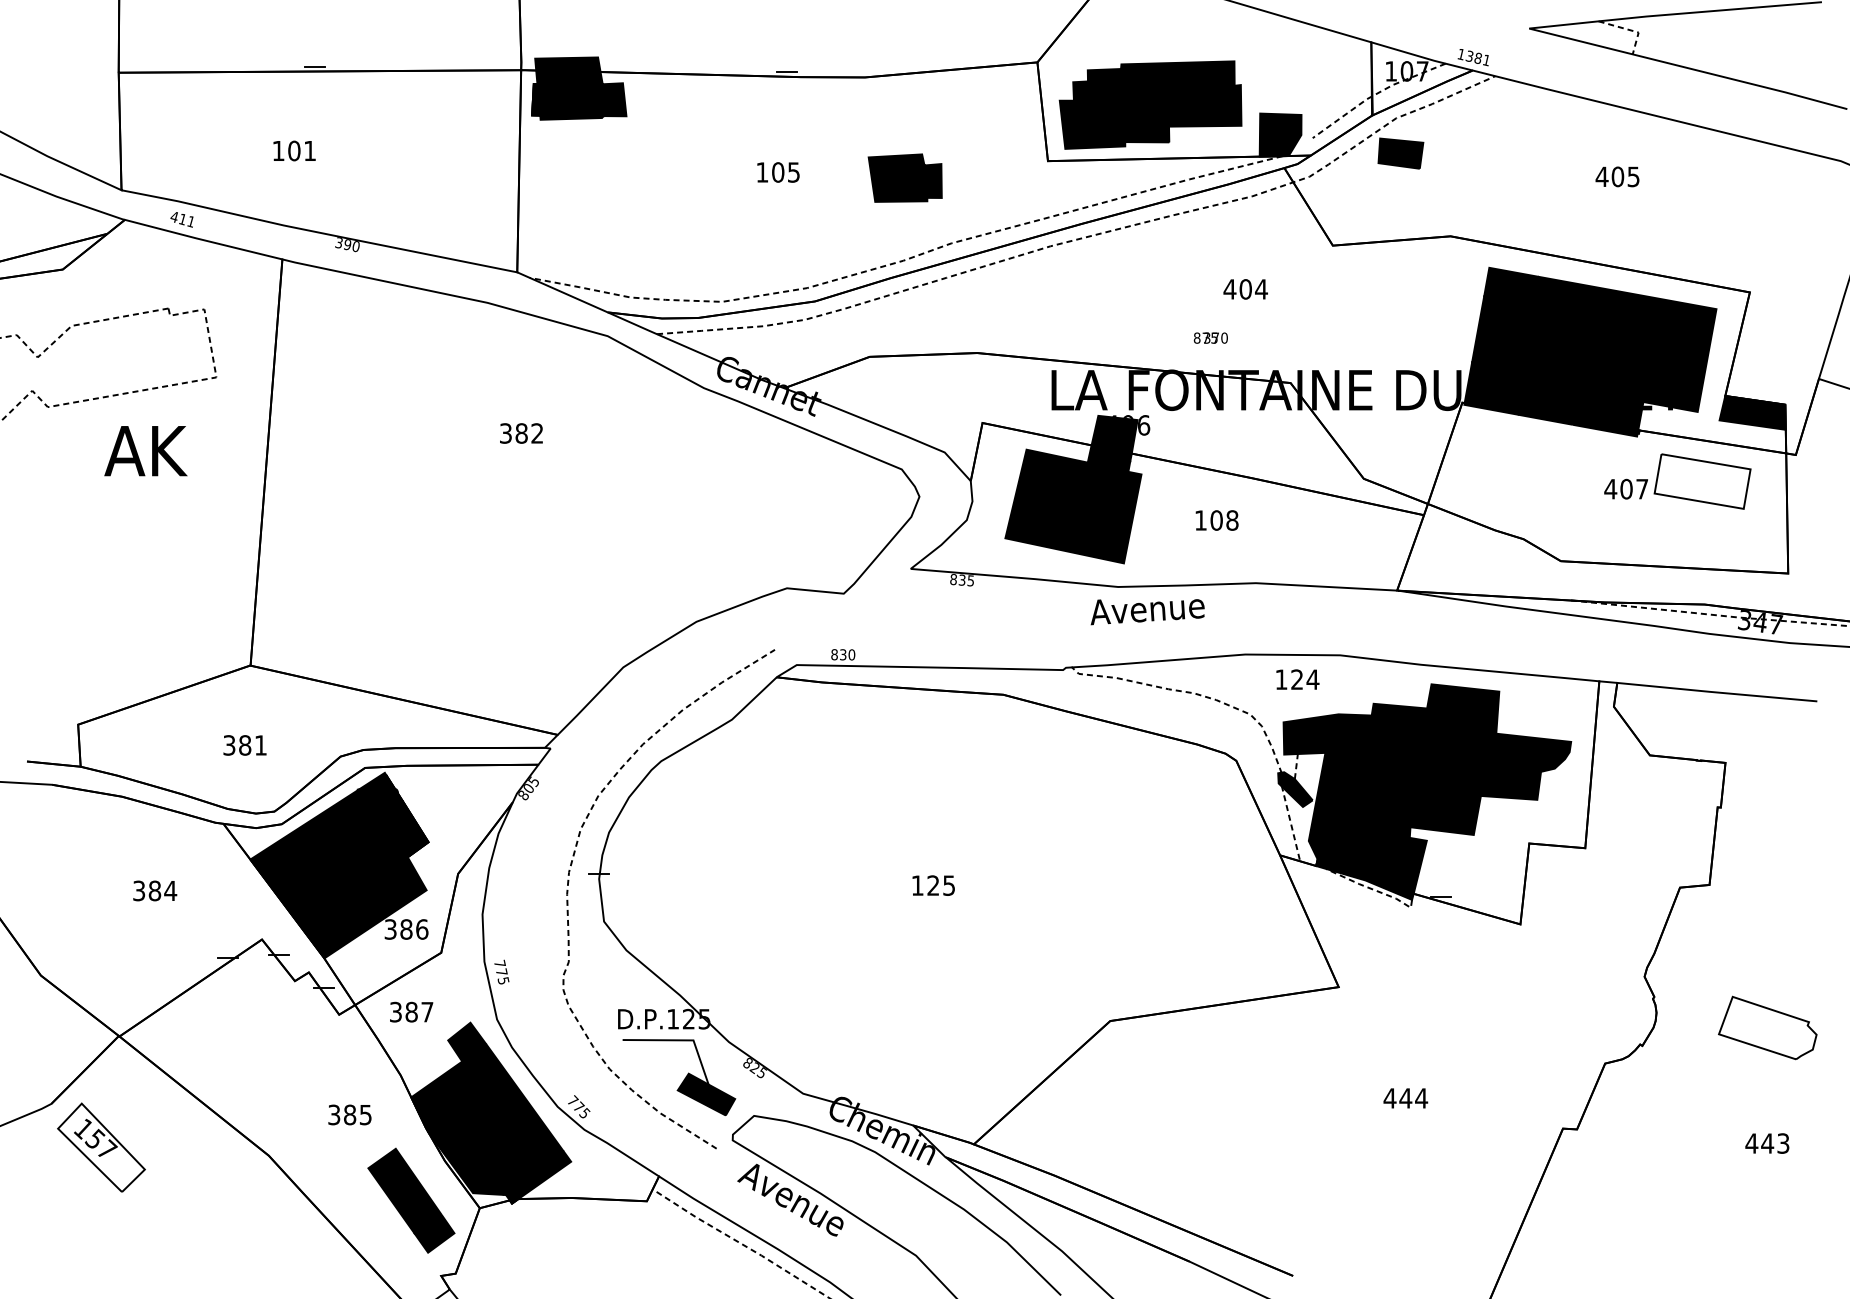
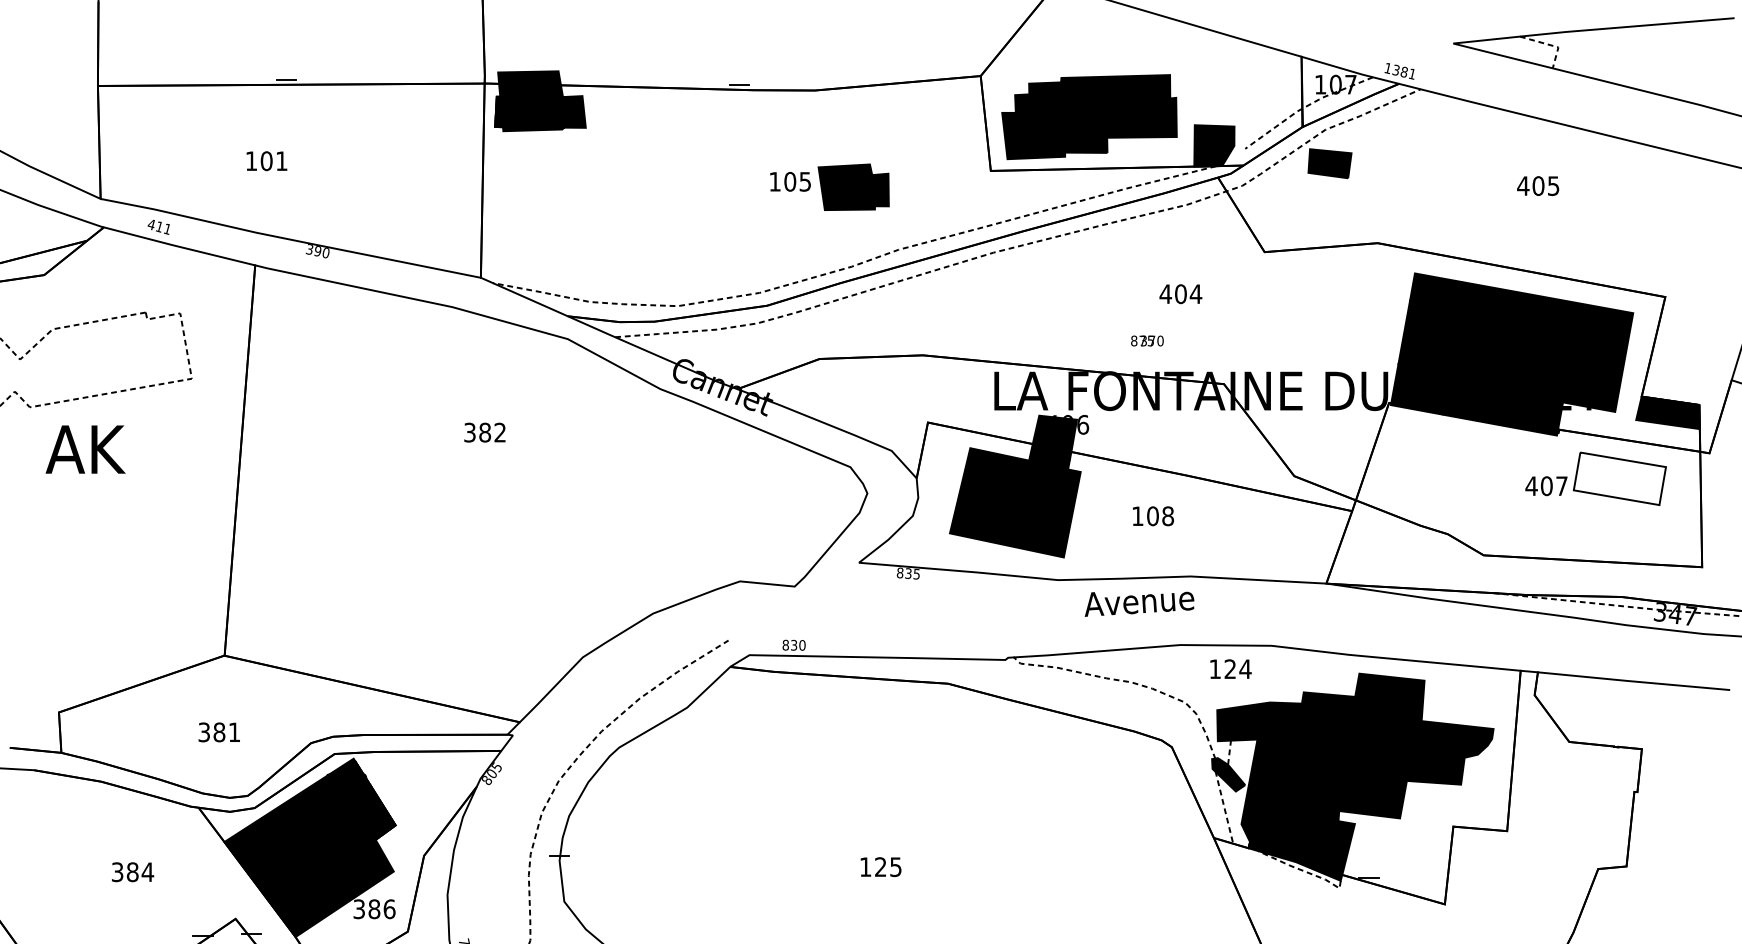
text: (778, 172) -> (790, 181), moved
text: (145, 451) -> (85, 449), moved
text: (1147, 612) -> (1139, 604), moved

